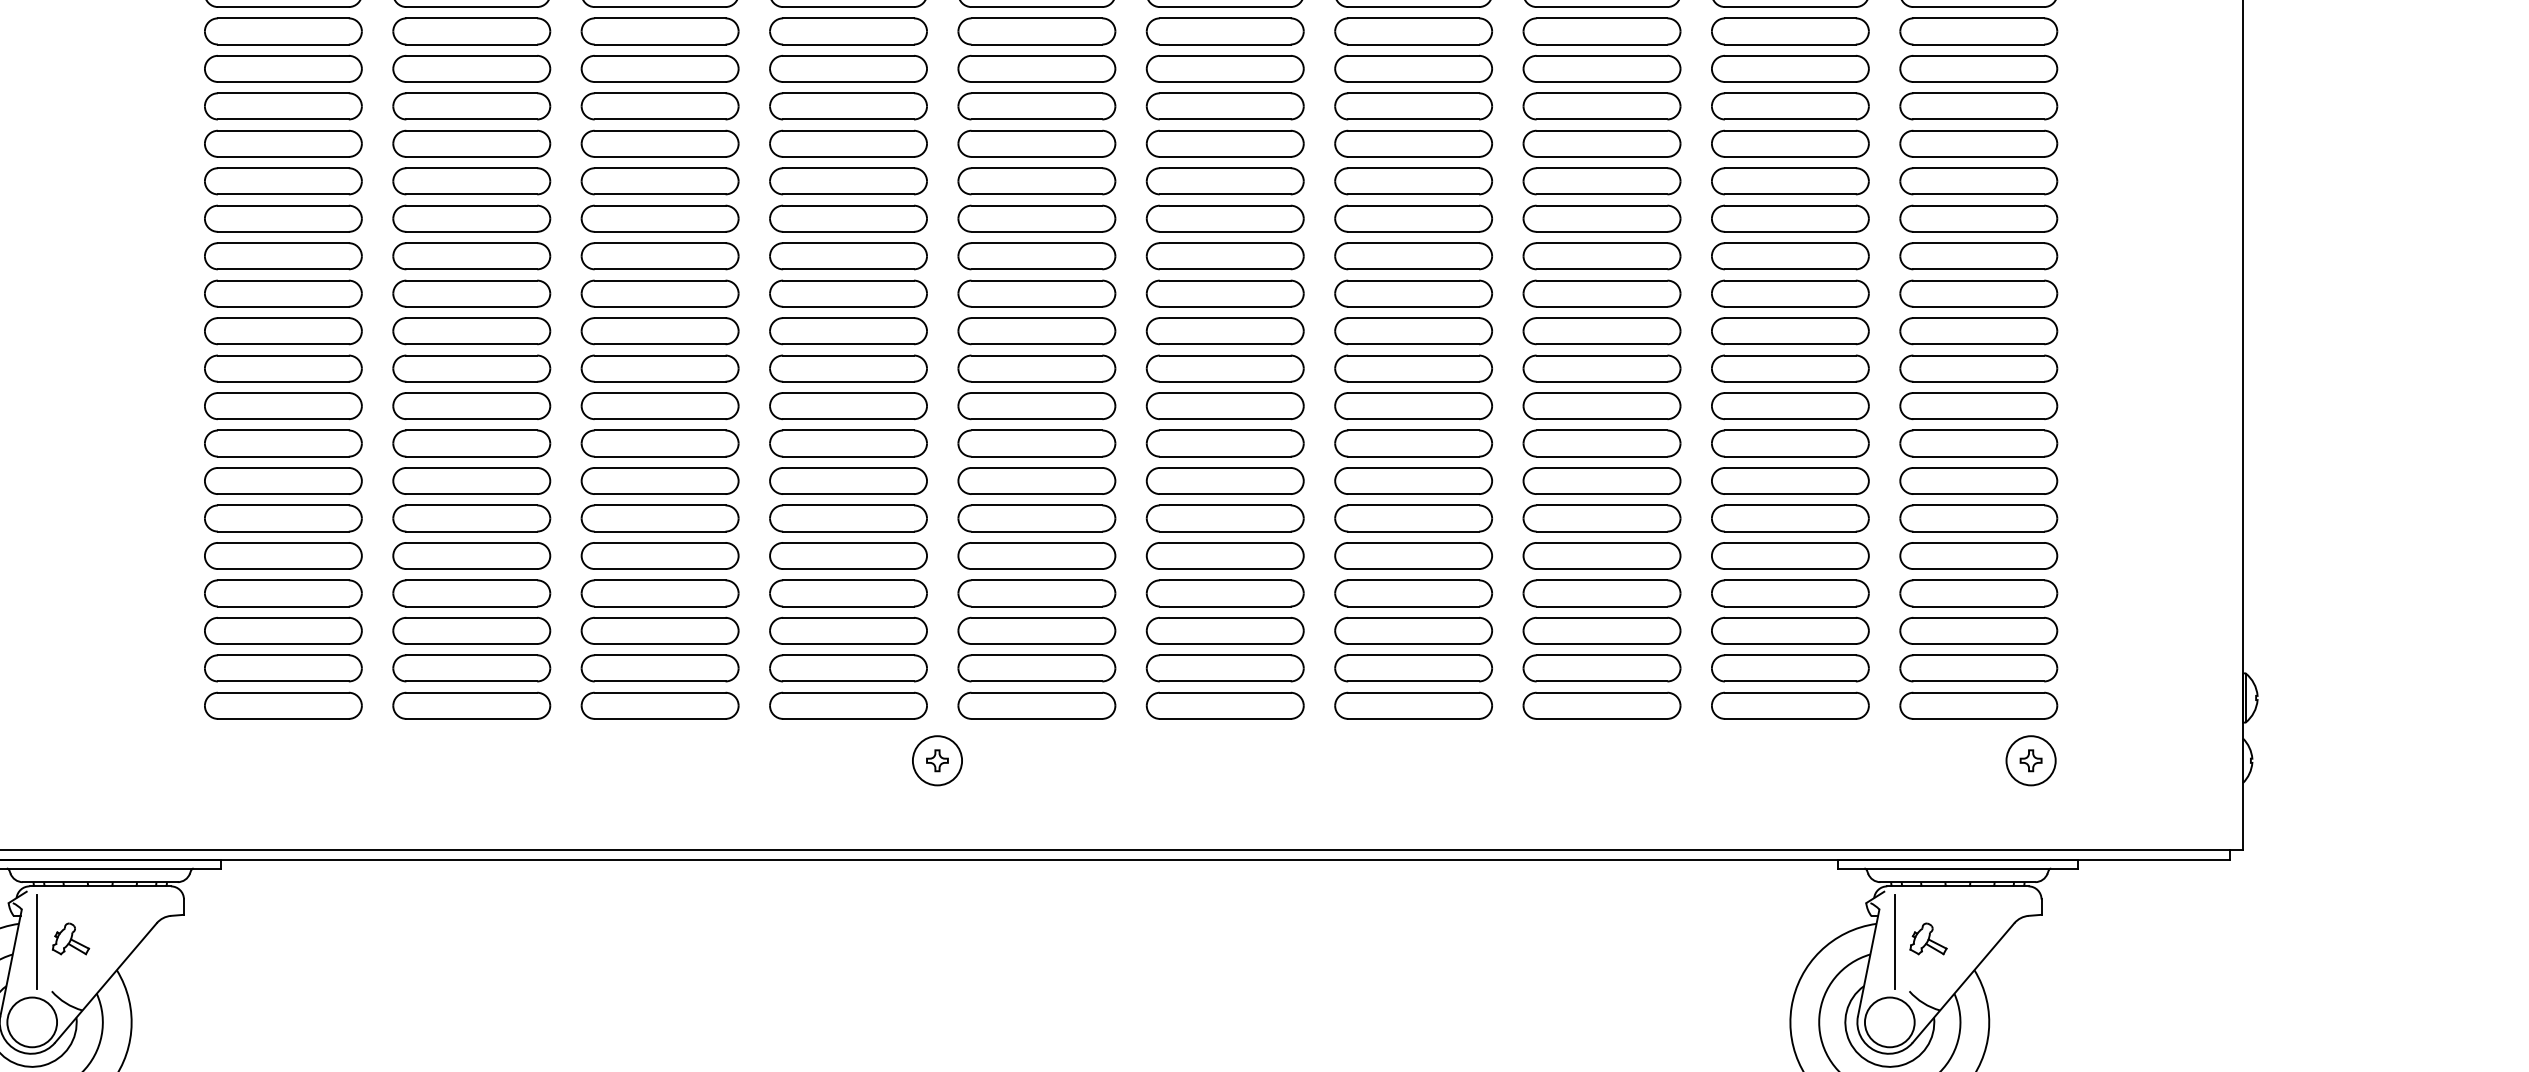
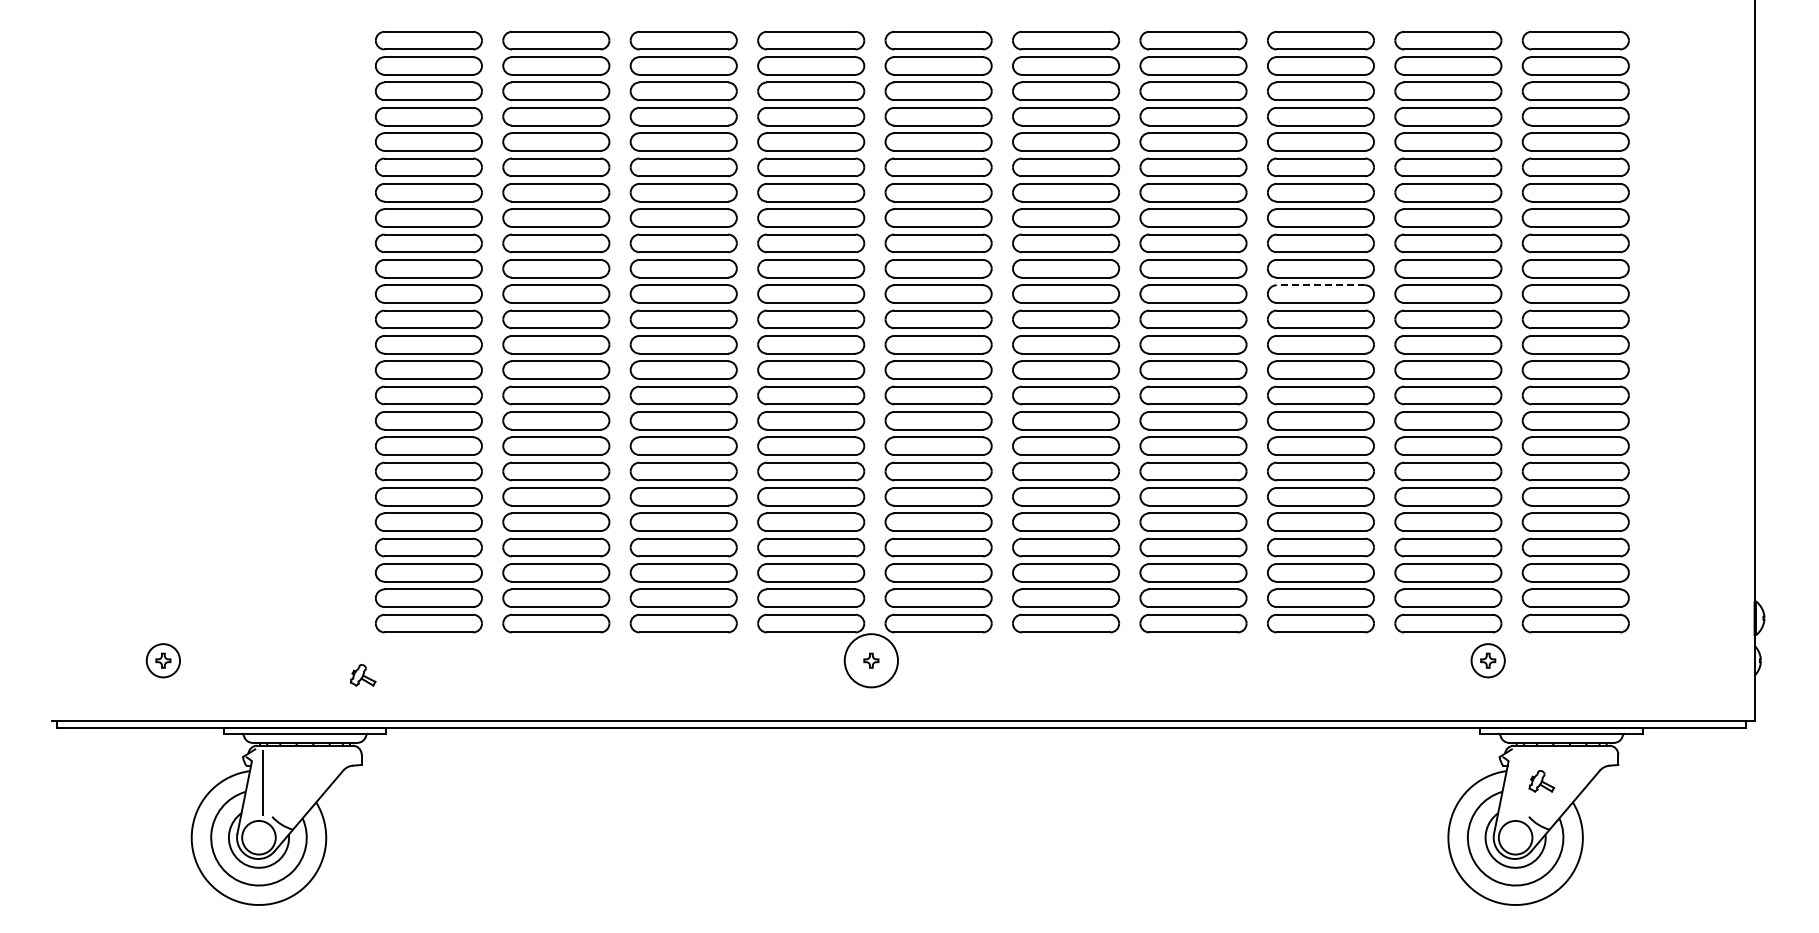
line: (1601, 206) -> (1320, 285), solid -> dashed
circle: (937, 760) -> (871, 660), size x1.6
part: (2030, 760) -> (1487, 660), moved
part: (71, 939) -> (363, 675), moved
line: (1895, 942) -> (1519, 783), removed

